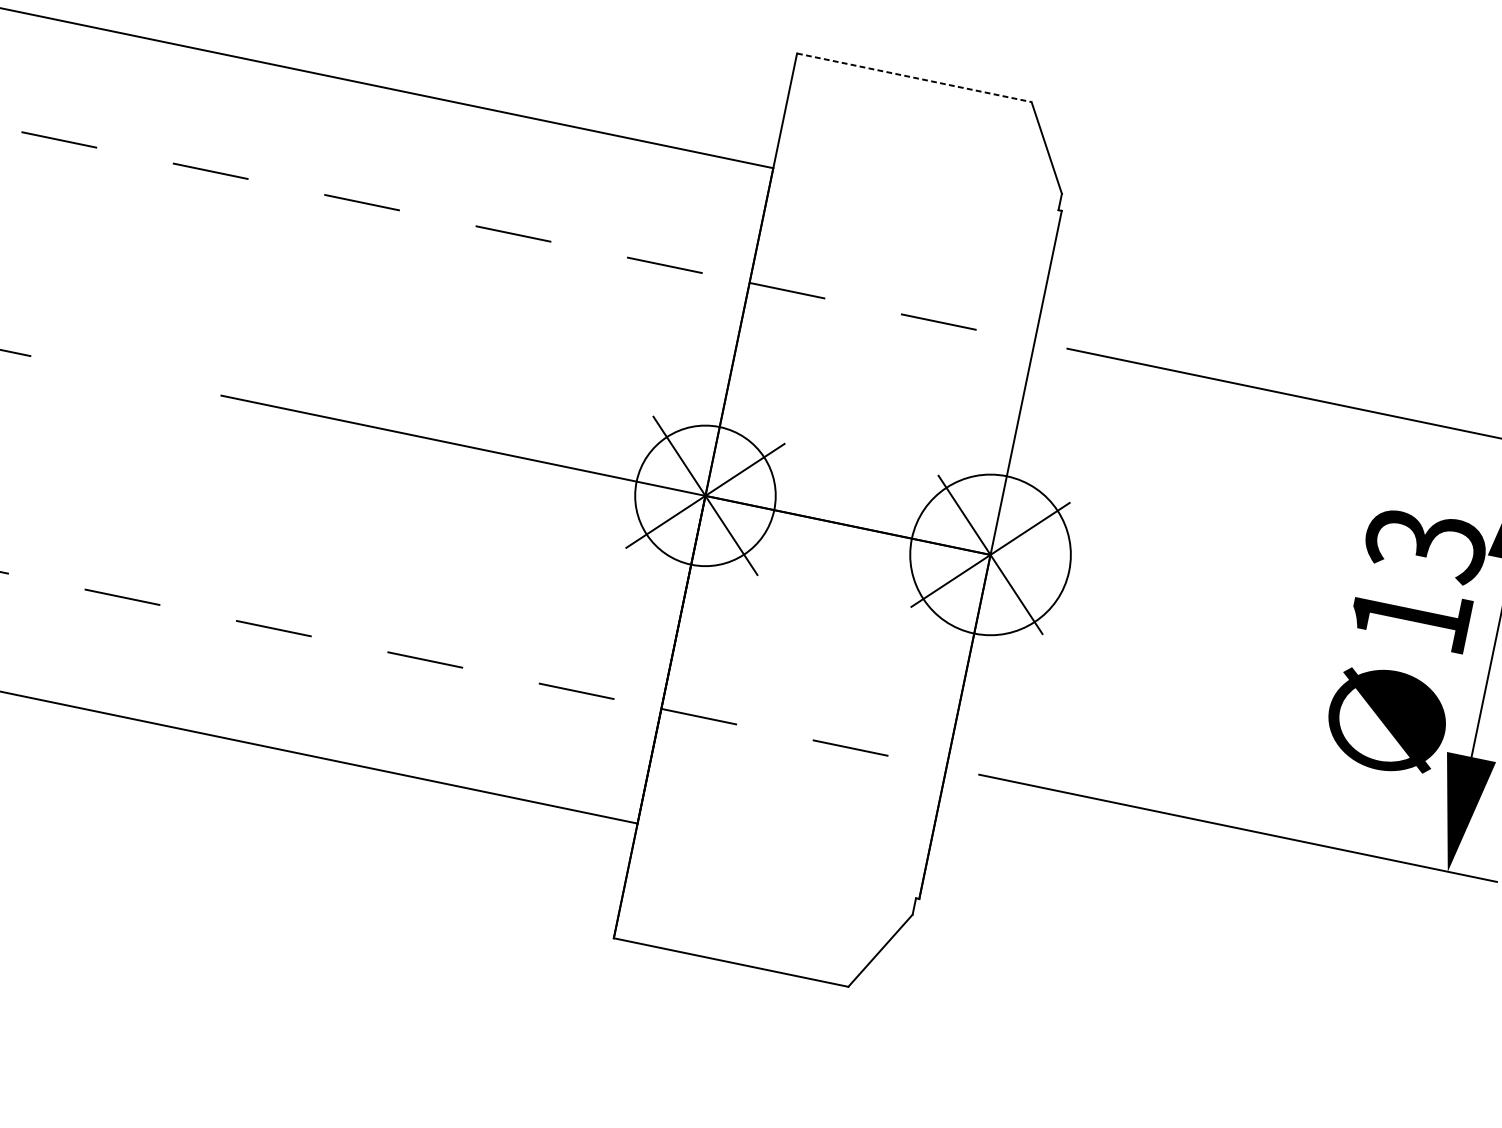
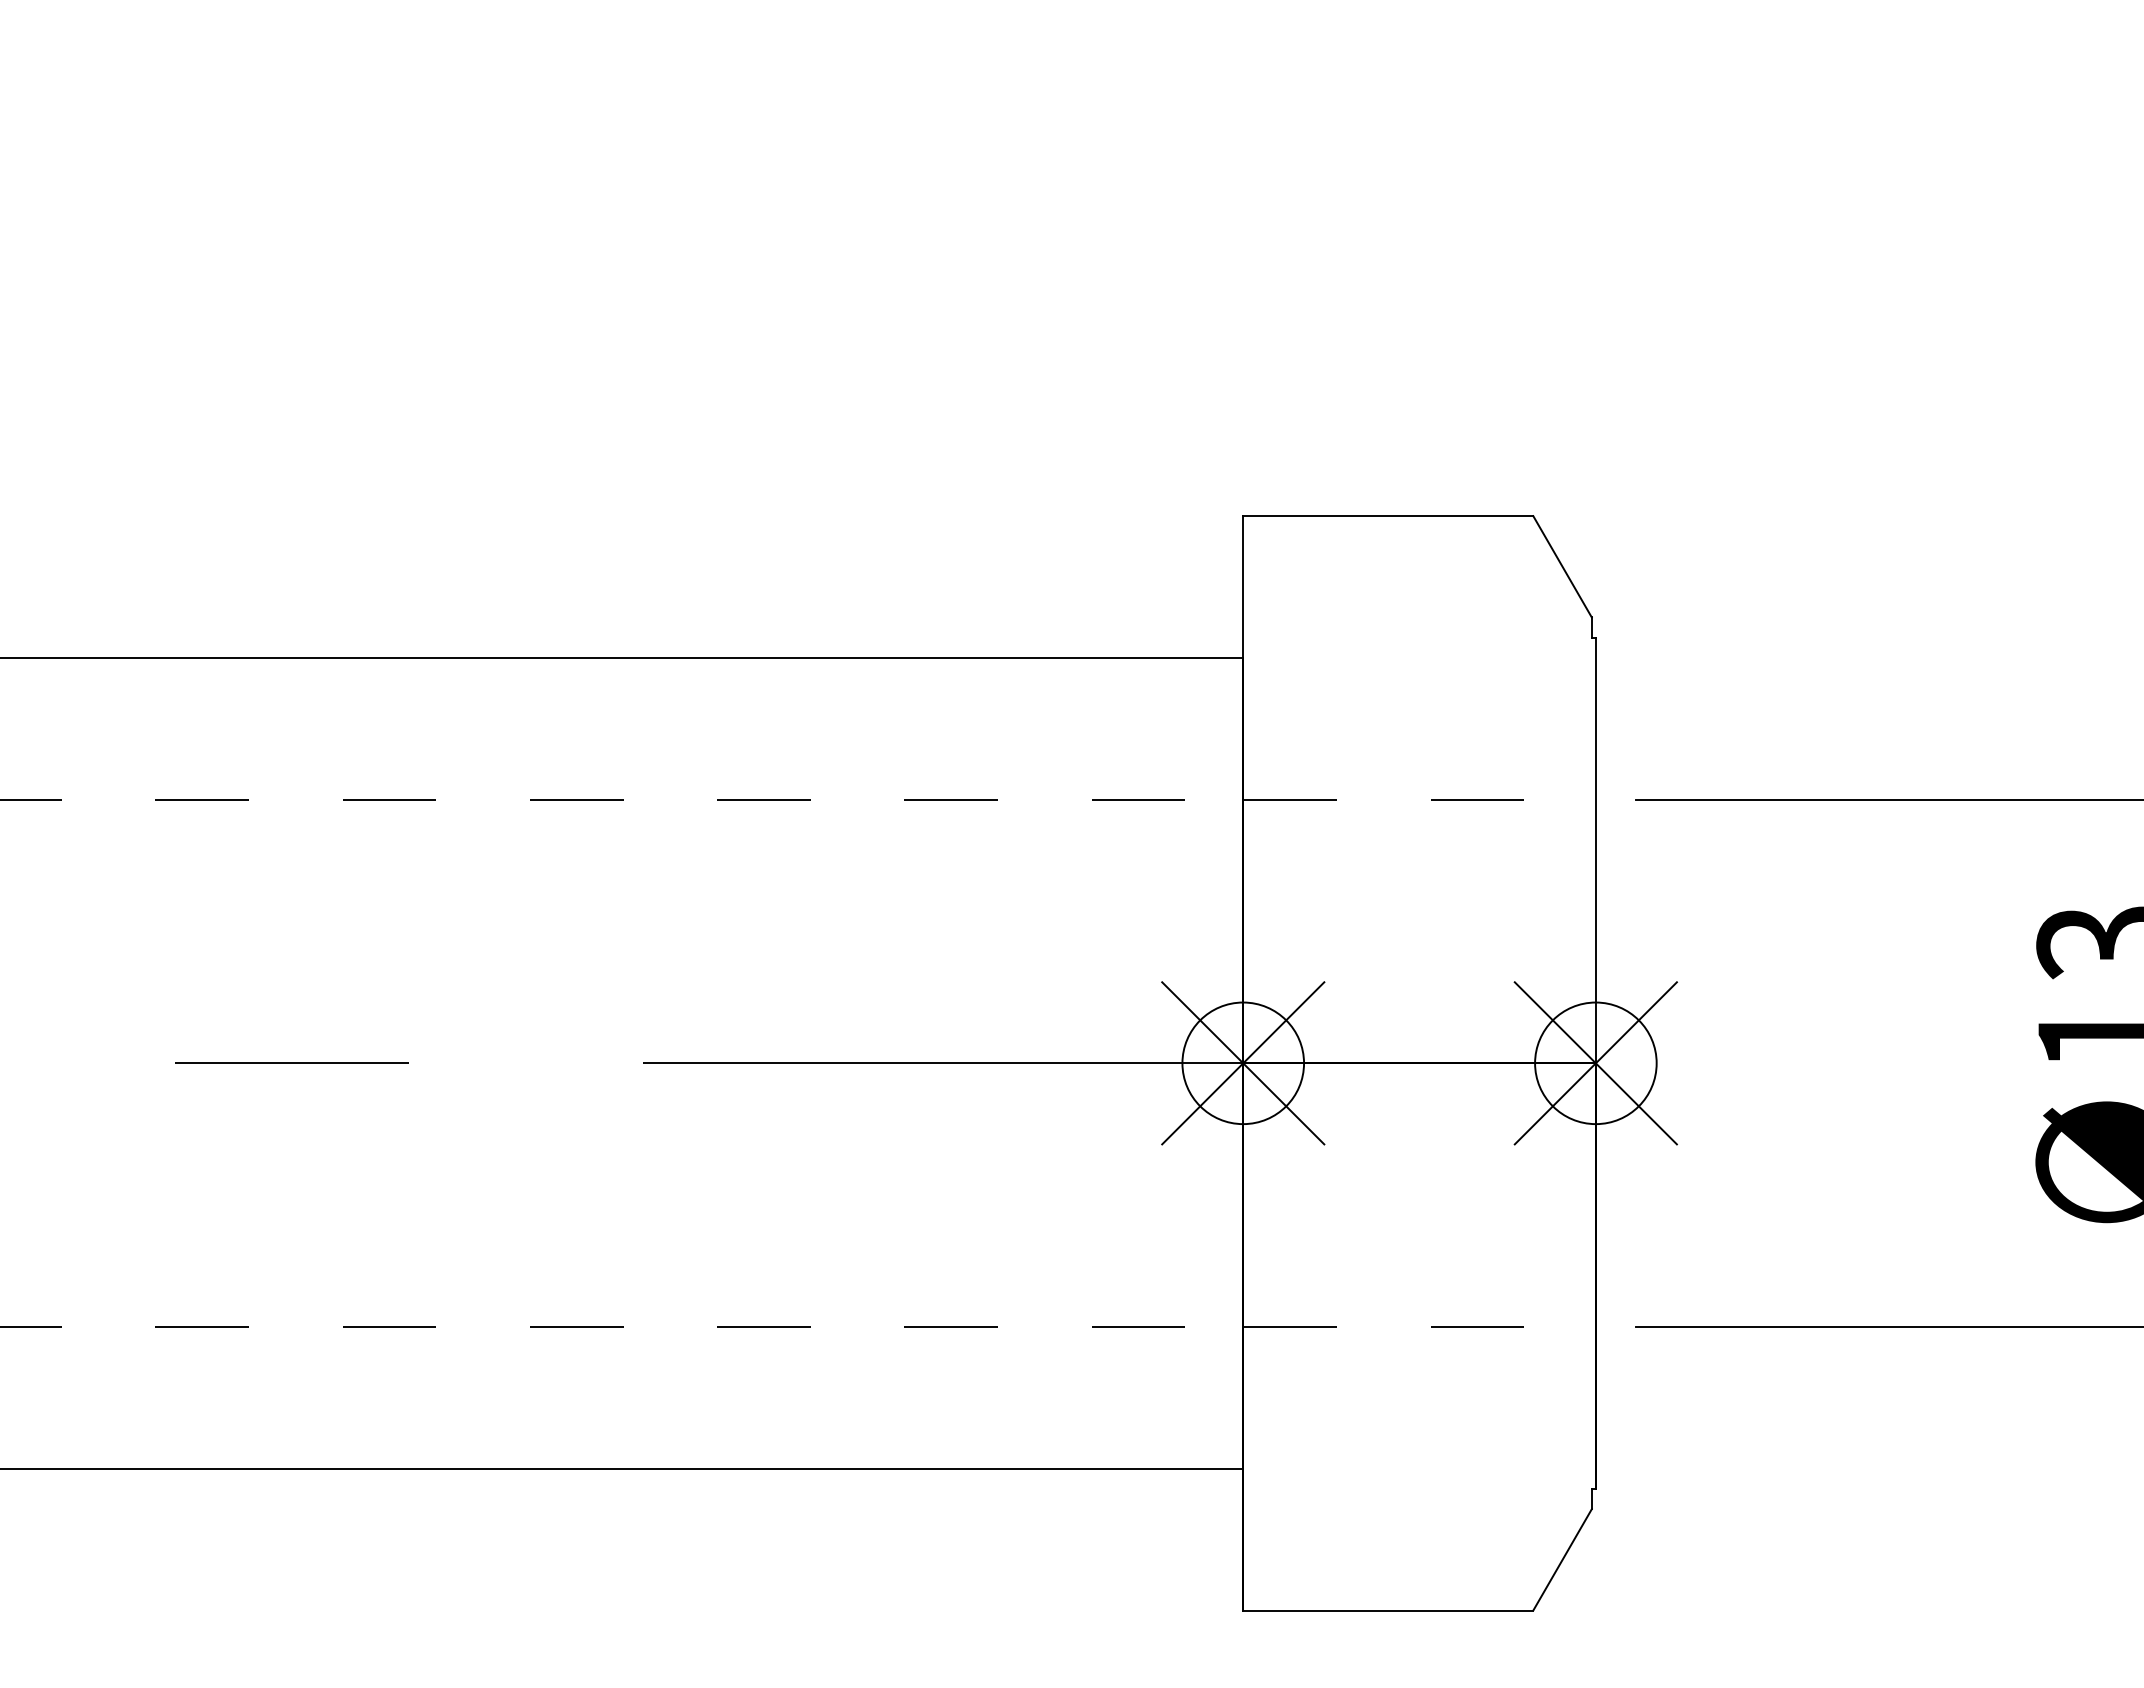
line: (914, 78) -> (1388, 516), dashed -> solid
circle: (705, 496) -> (1243, 1063), size x0.71
circle: (990, 555) -> (1595, 1063), size x0.62

